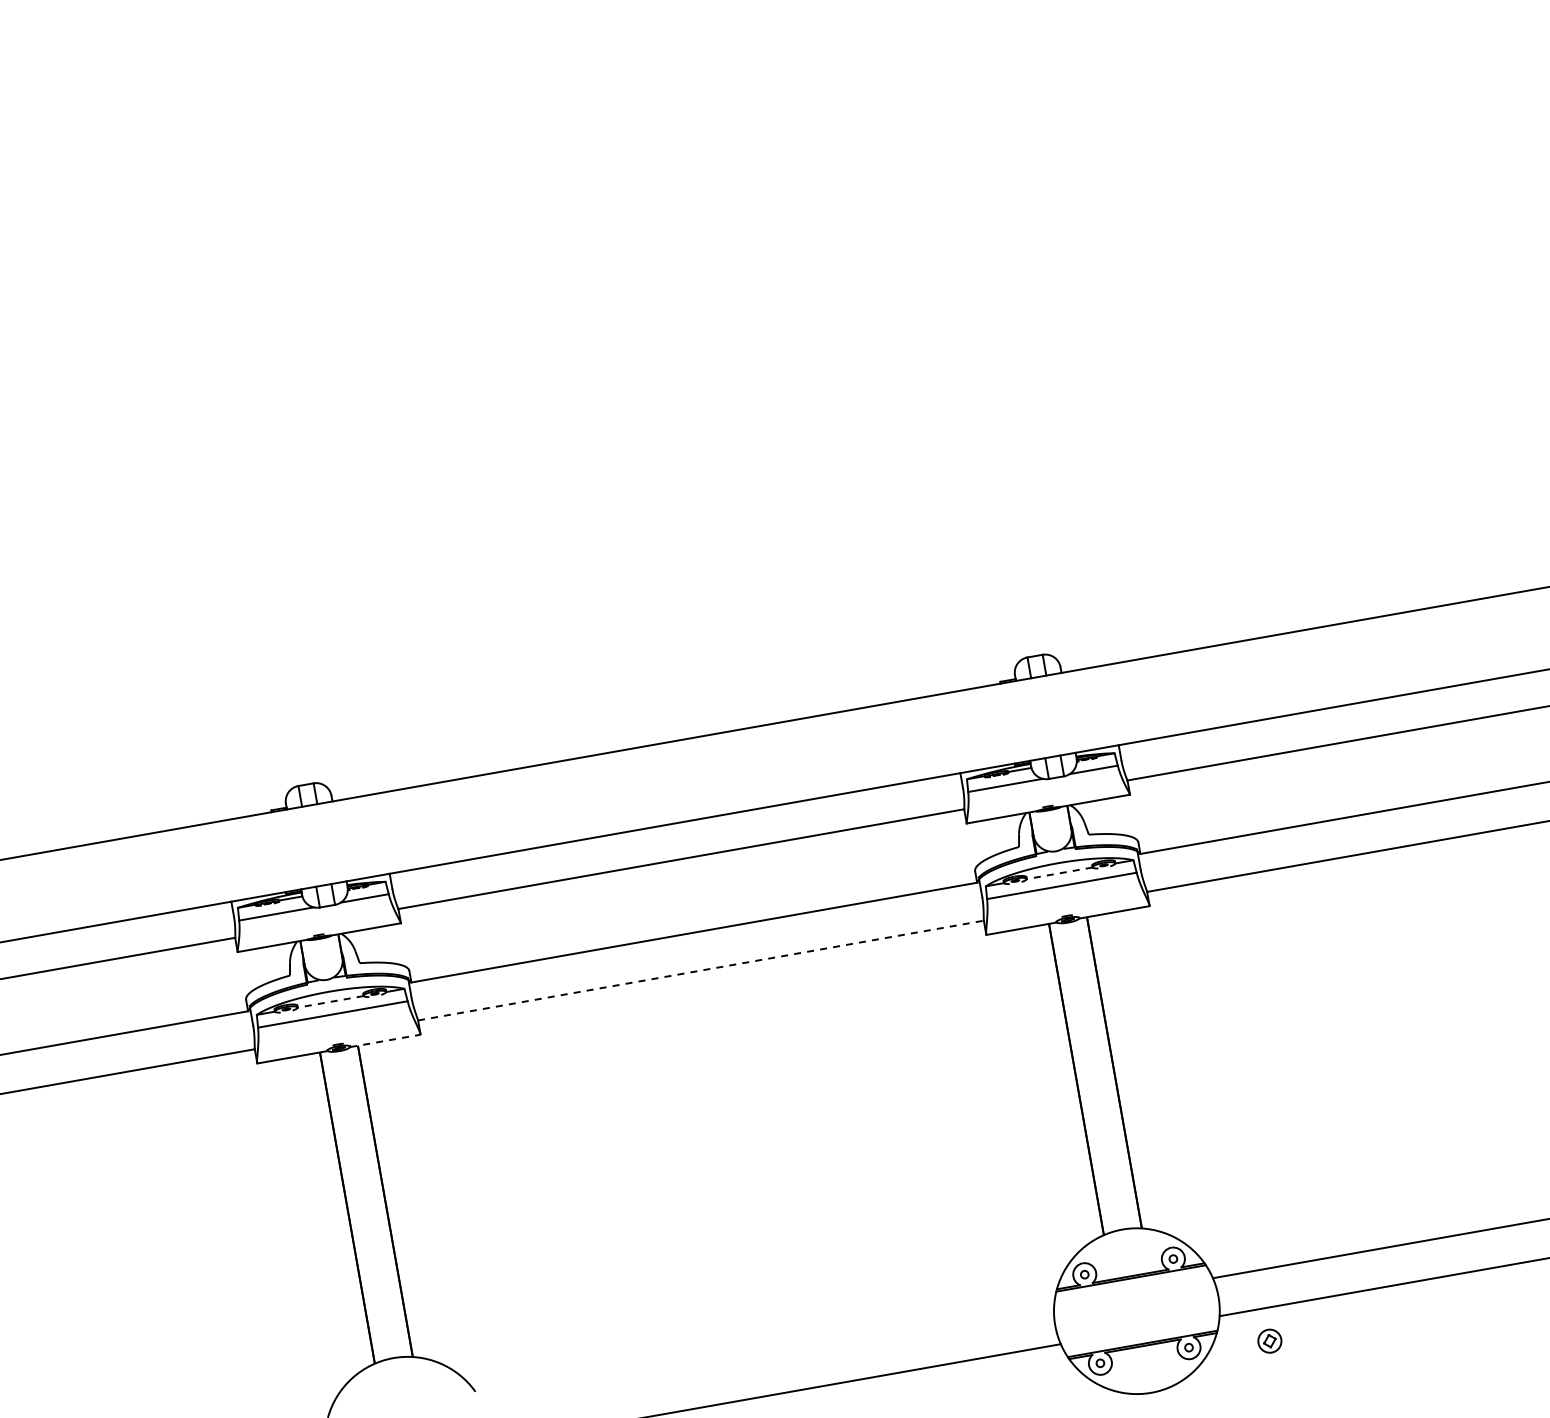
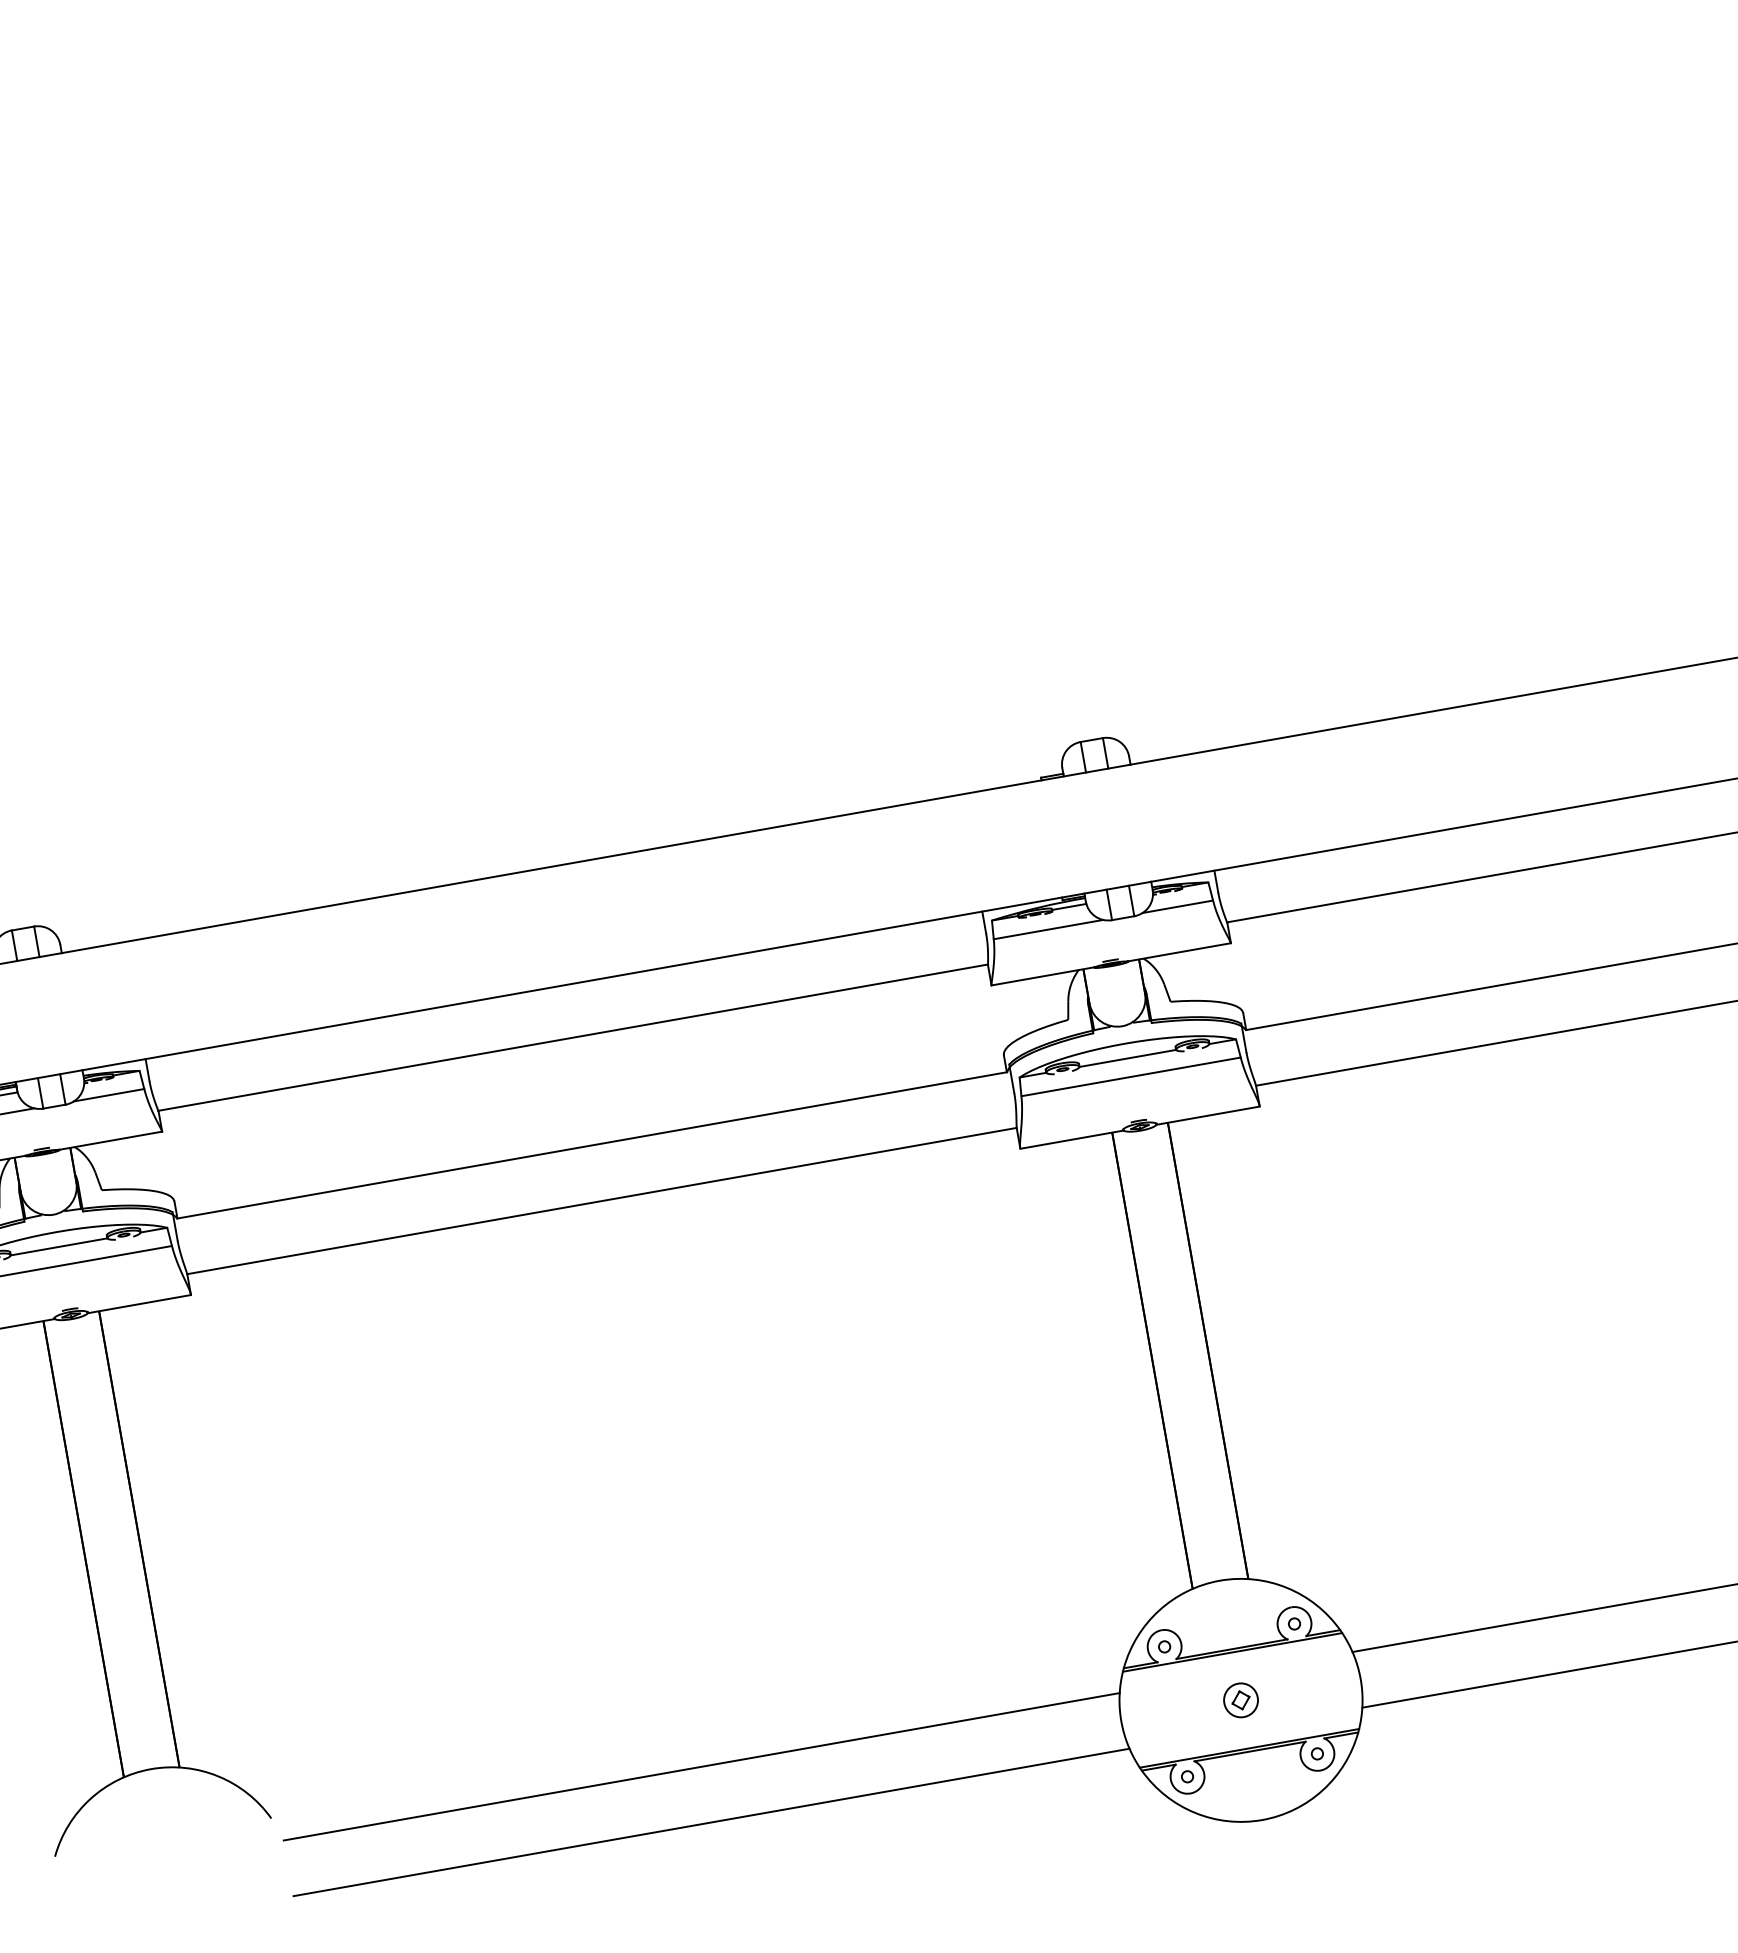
line: (1059, 873) -> (1127, 1058), dashed -> solid
line: (701, 970) -> (602, 1200), dashed -> solid
line: (330, 1001) -> (58, 1246), dashed -> solid
line: (385, 1040) -> (139, 1303), dashed -> solid
part: (1269, 1340) -> (1240, 1699), moved
line: (768, 1356) -> (700, 1766), added

